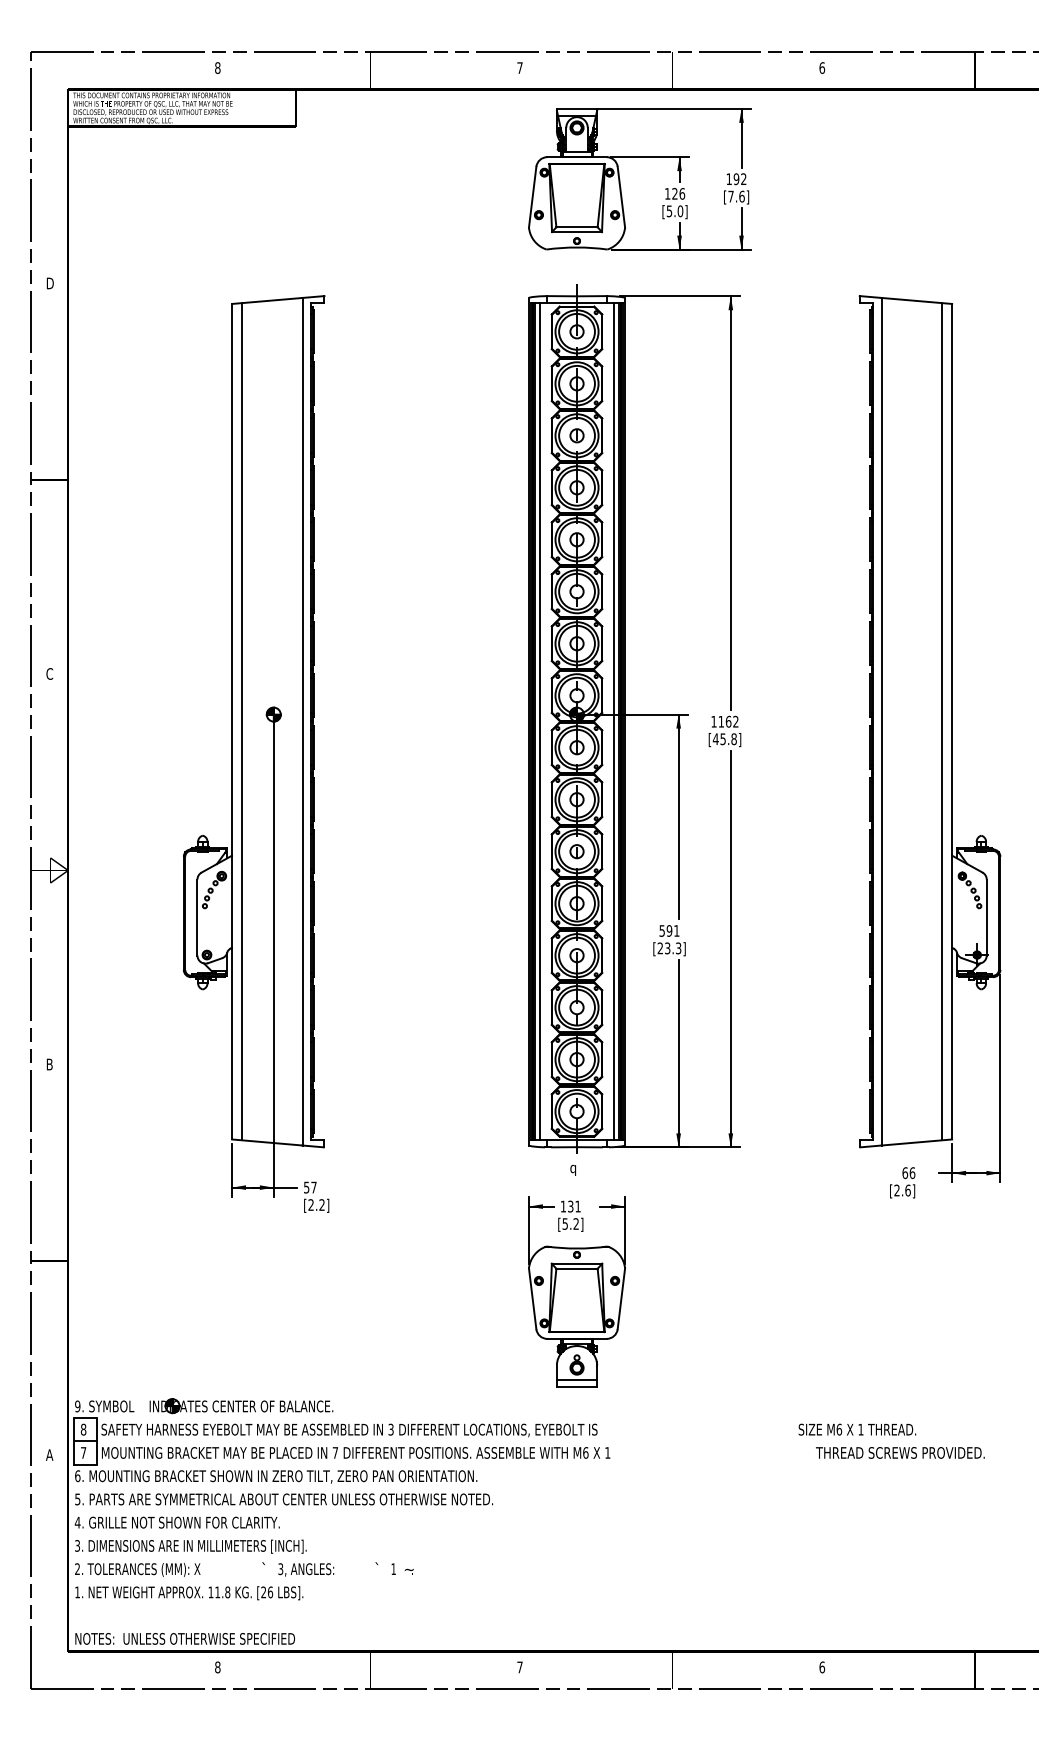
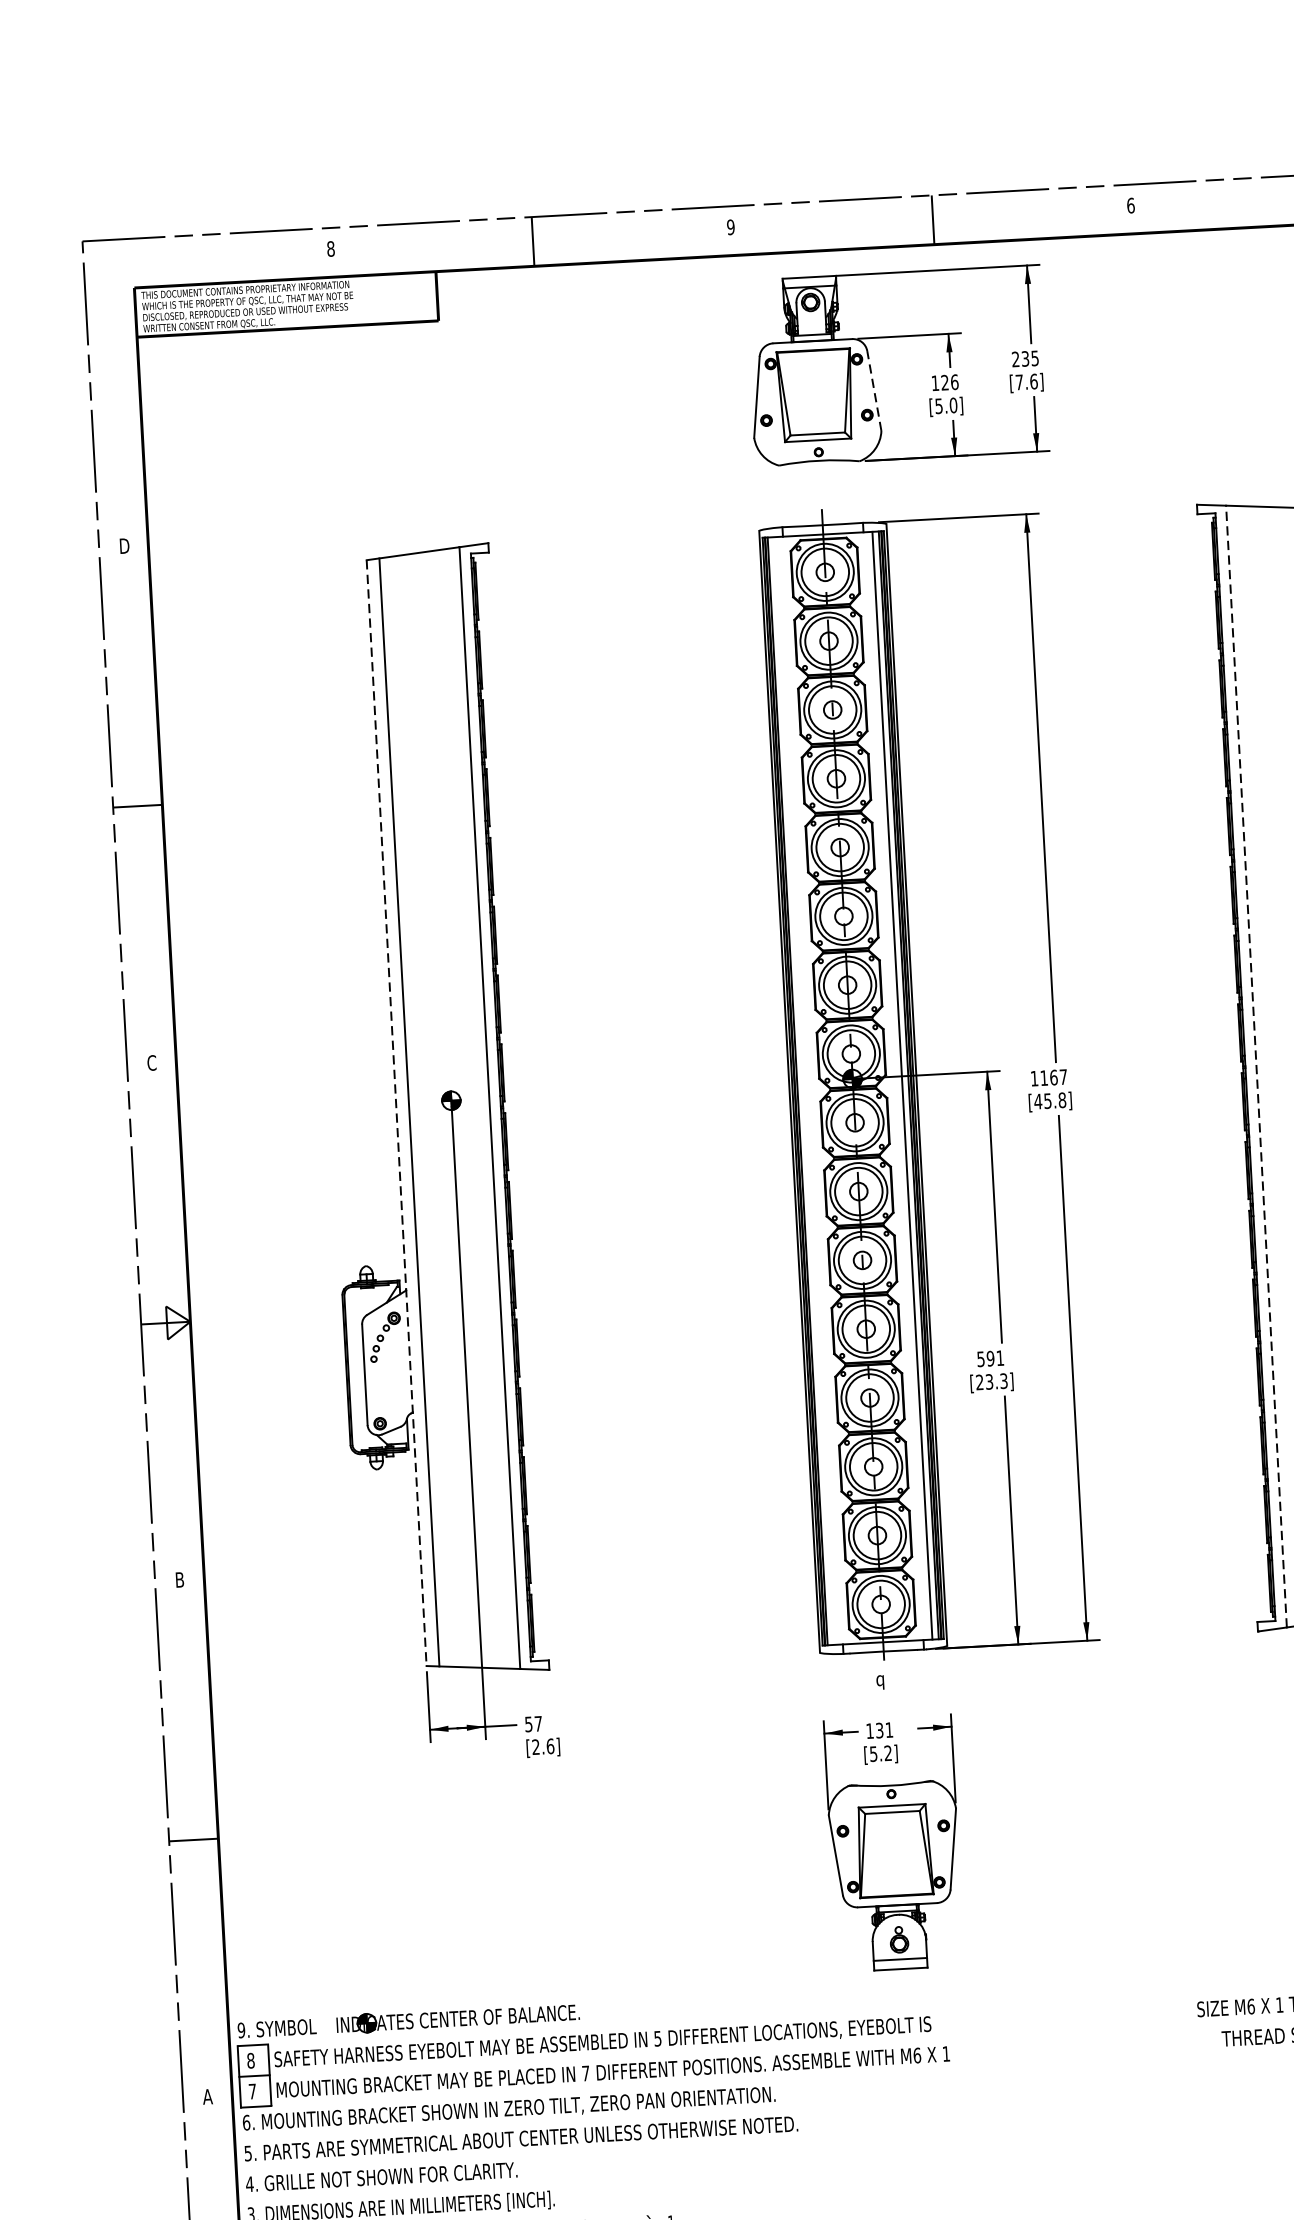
text: (519, 67) -> (730, 226), 7 -> 9
text: (736, 179) -> (1025, 359), 192 -> 235
line: (621, 197) -> (874, 391), solid -> dashed
line: (232, 721) -> (397, 1112), solid -> dashed
line: (539, 721) -> (803, 1090), removed
text: (735, 721) -> (1062, 1076), 1162 -> 1167
line: (881, 721) -> (1256, 1066), solid -> dashed
text: (321, 1204) -> (549, 1745), [2.2] -> [2.6]
text: (390, 1428) -> (657, 2037), 3 -> 5

